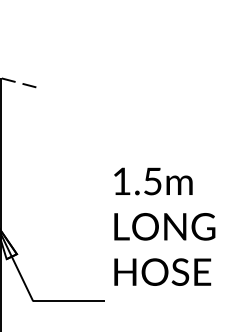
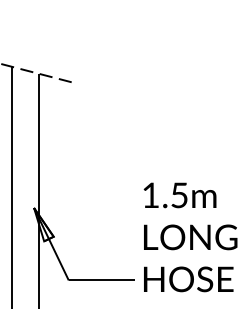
text: (164, 226) -> (190, 237), moved

